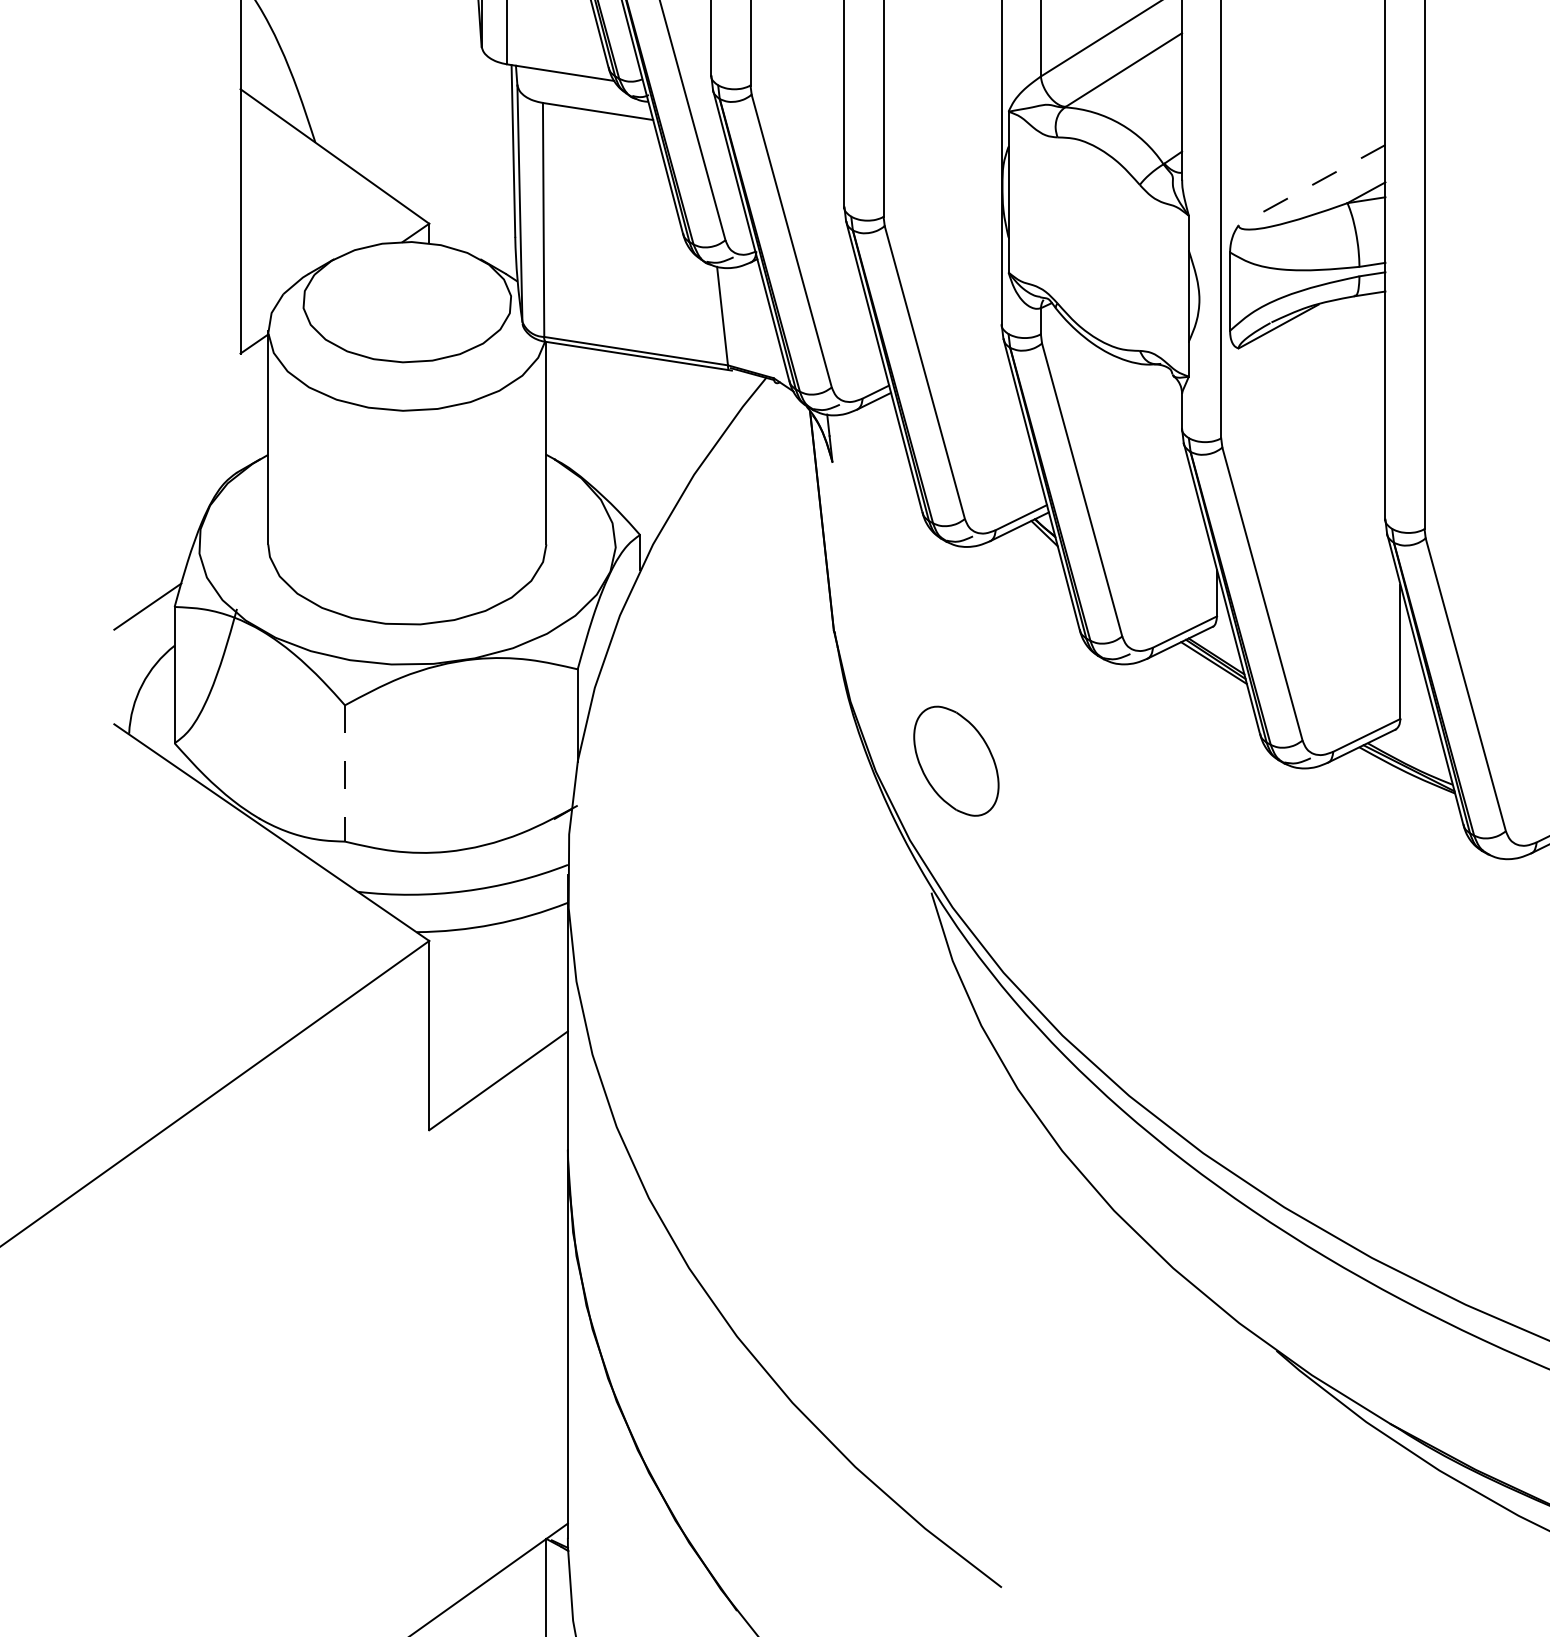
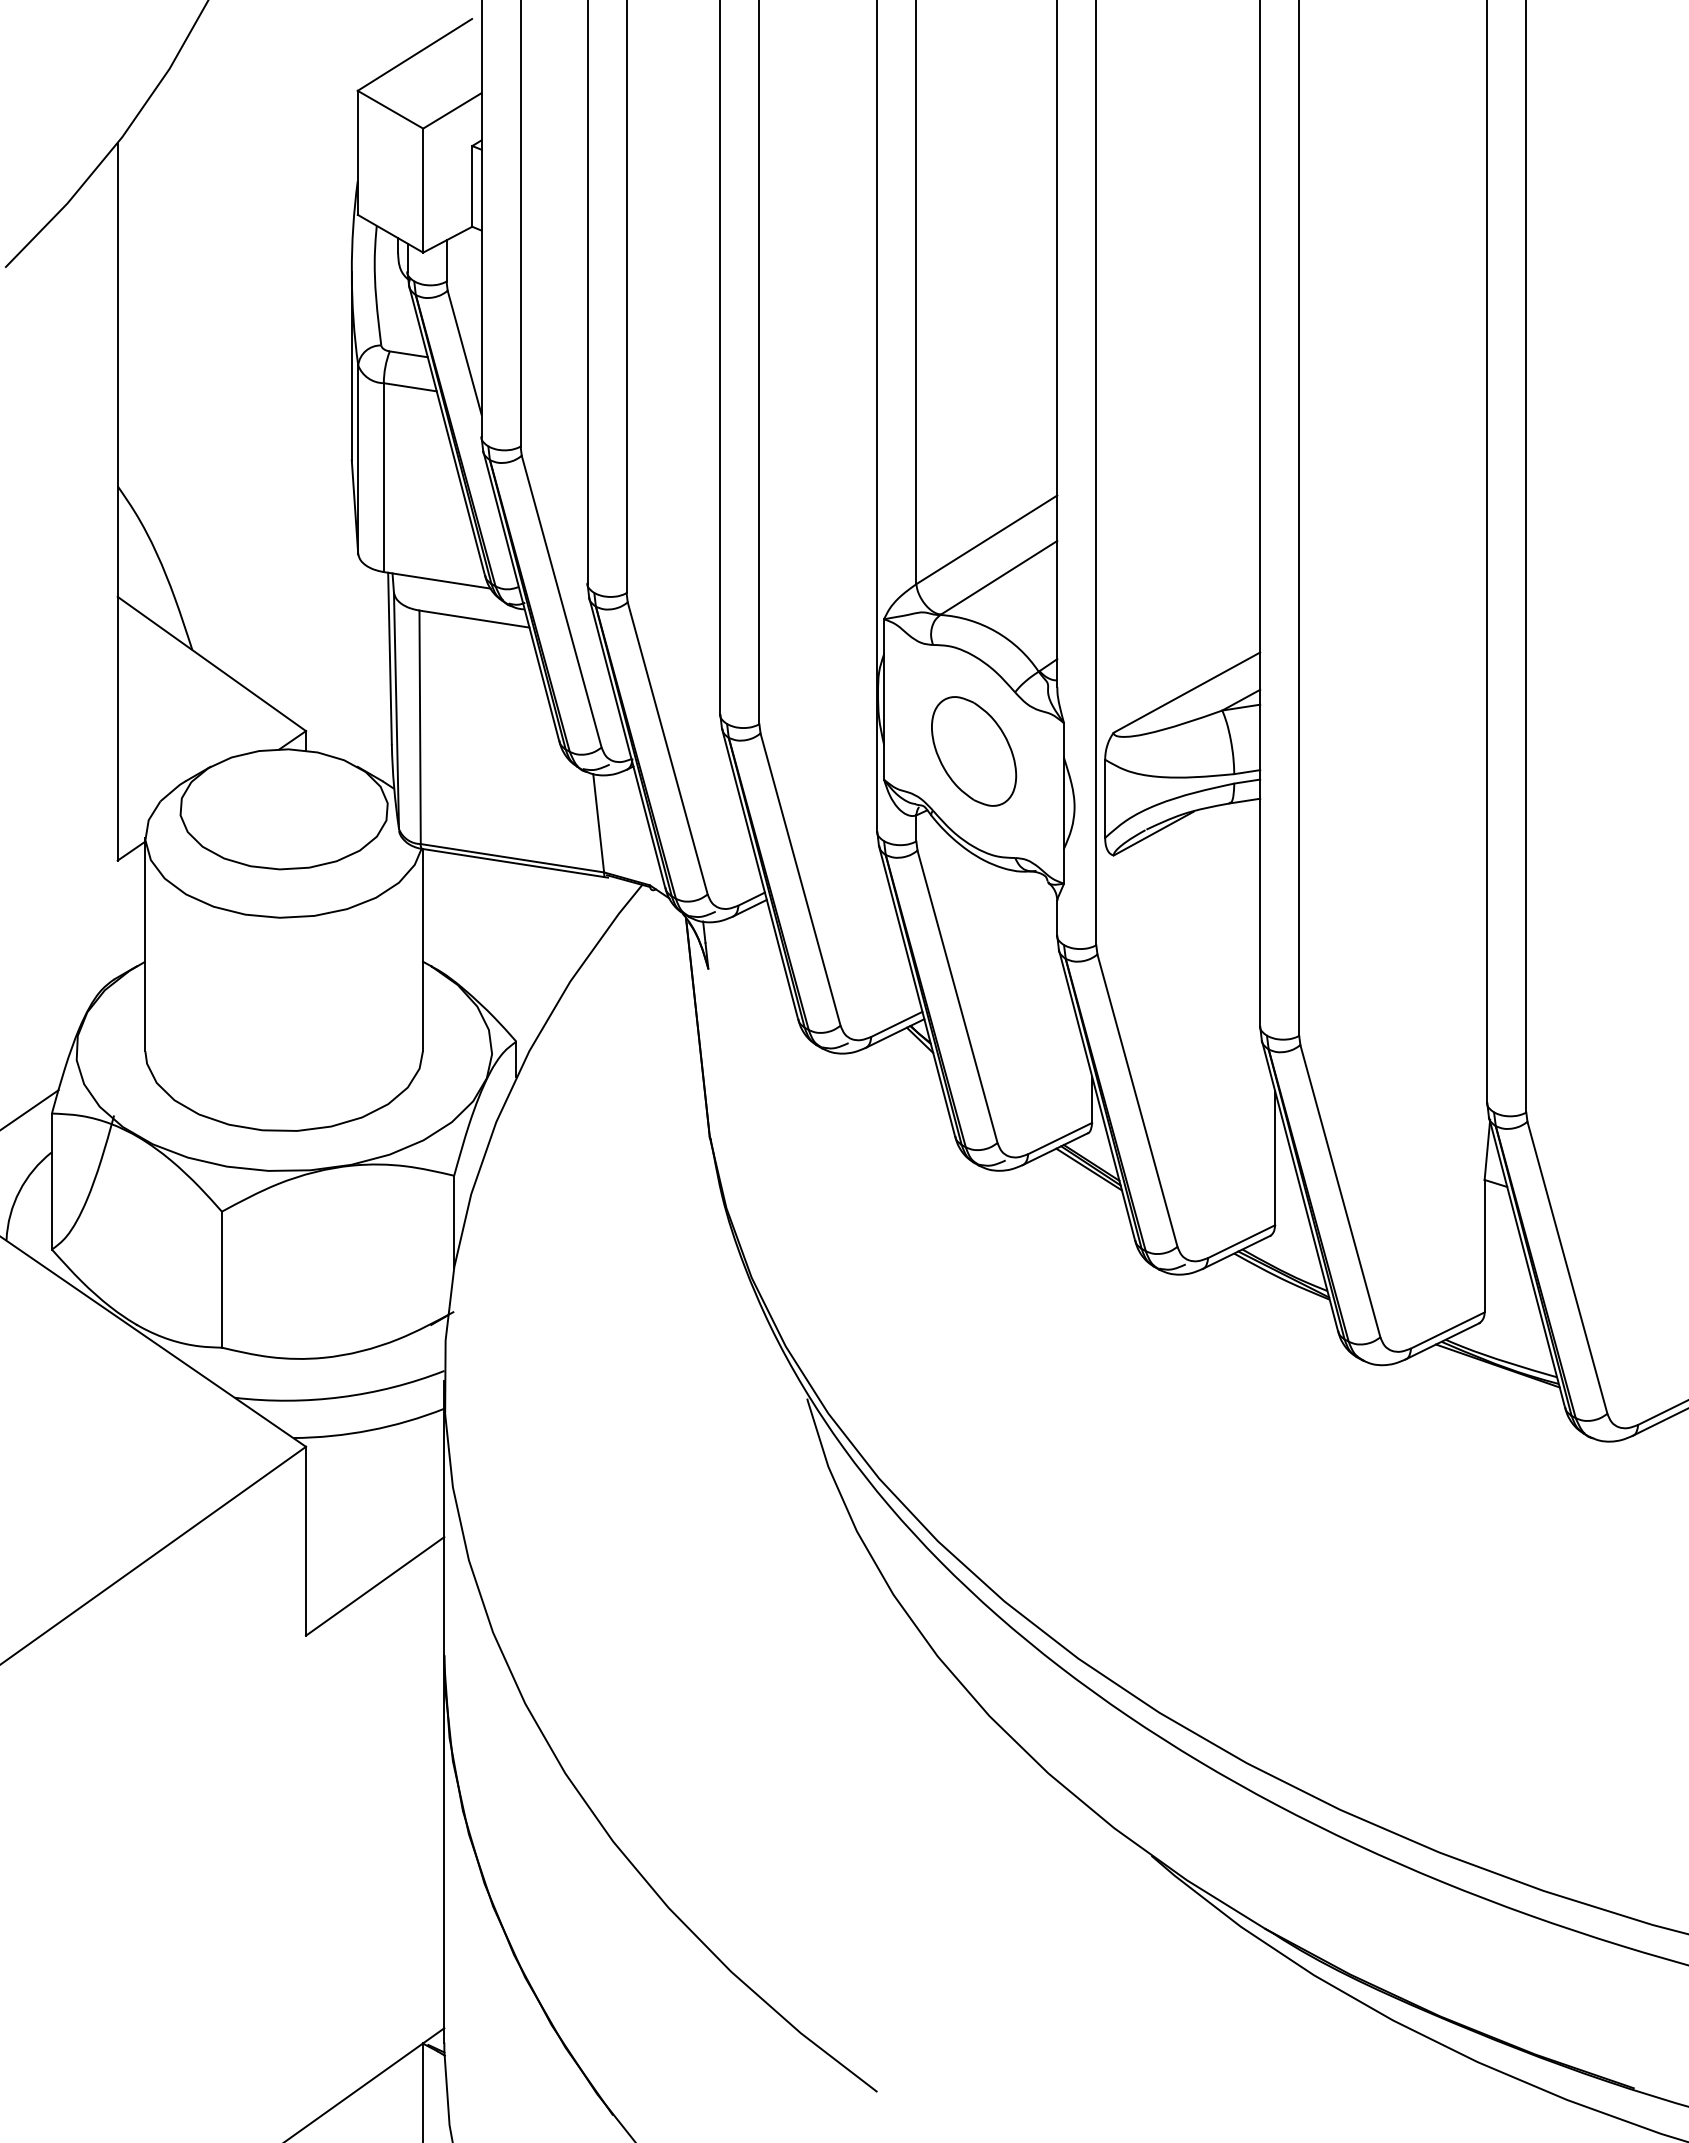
line: (1311, 185) -> (1186, 692), dashed -> solid
part: (956, 761) -> (974, 751), moved
line: (344, 774) -> (221, 1280), dashed -> solid

